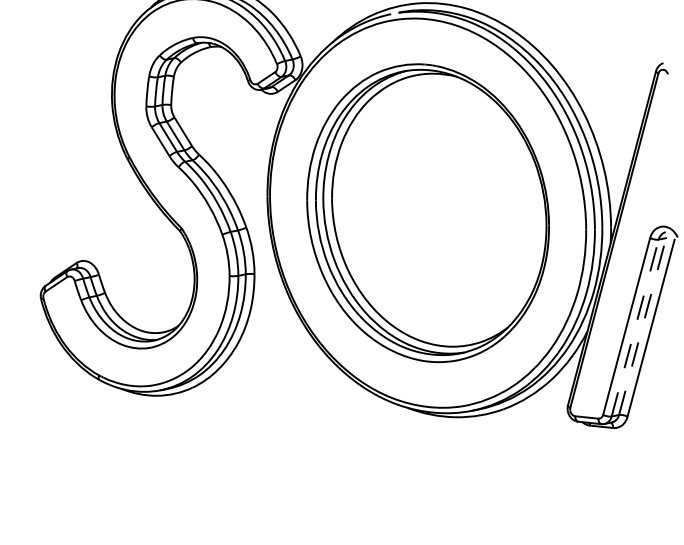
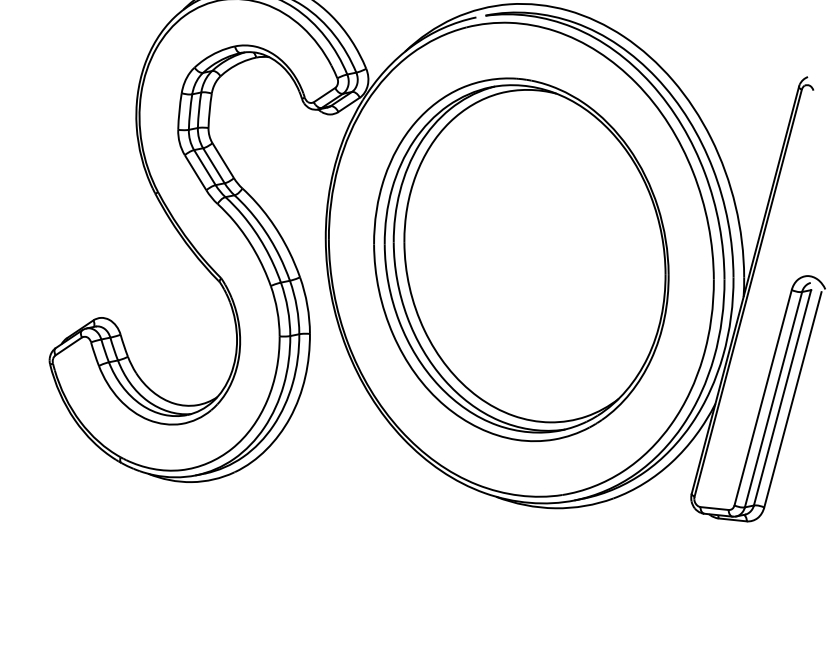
line: (642, 326) -> (782, 397), dashed -> solid
line: (635, 327) -> (773, 399), dashed -> solid

